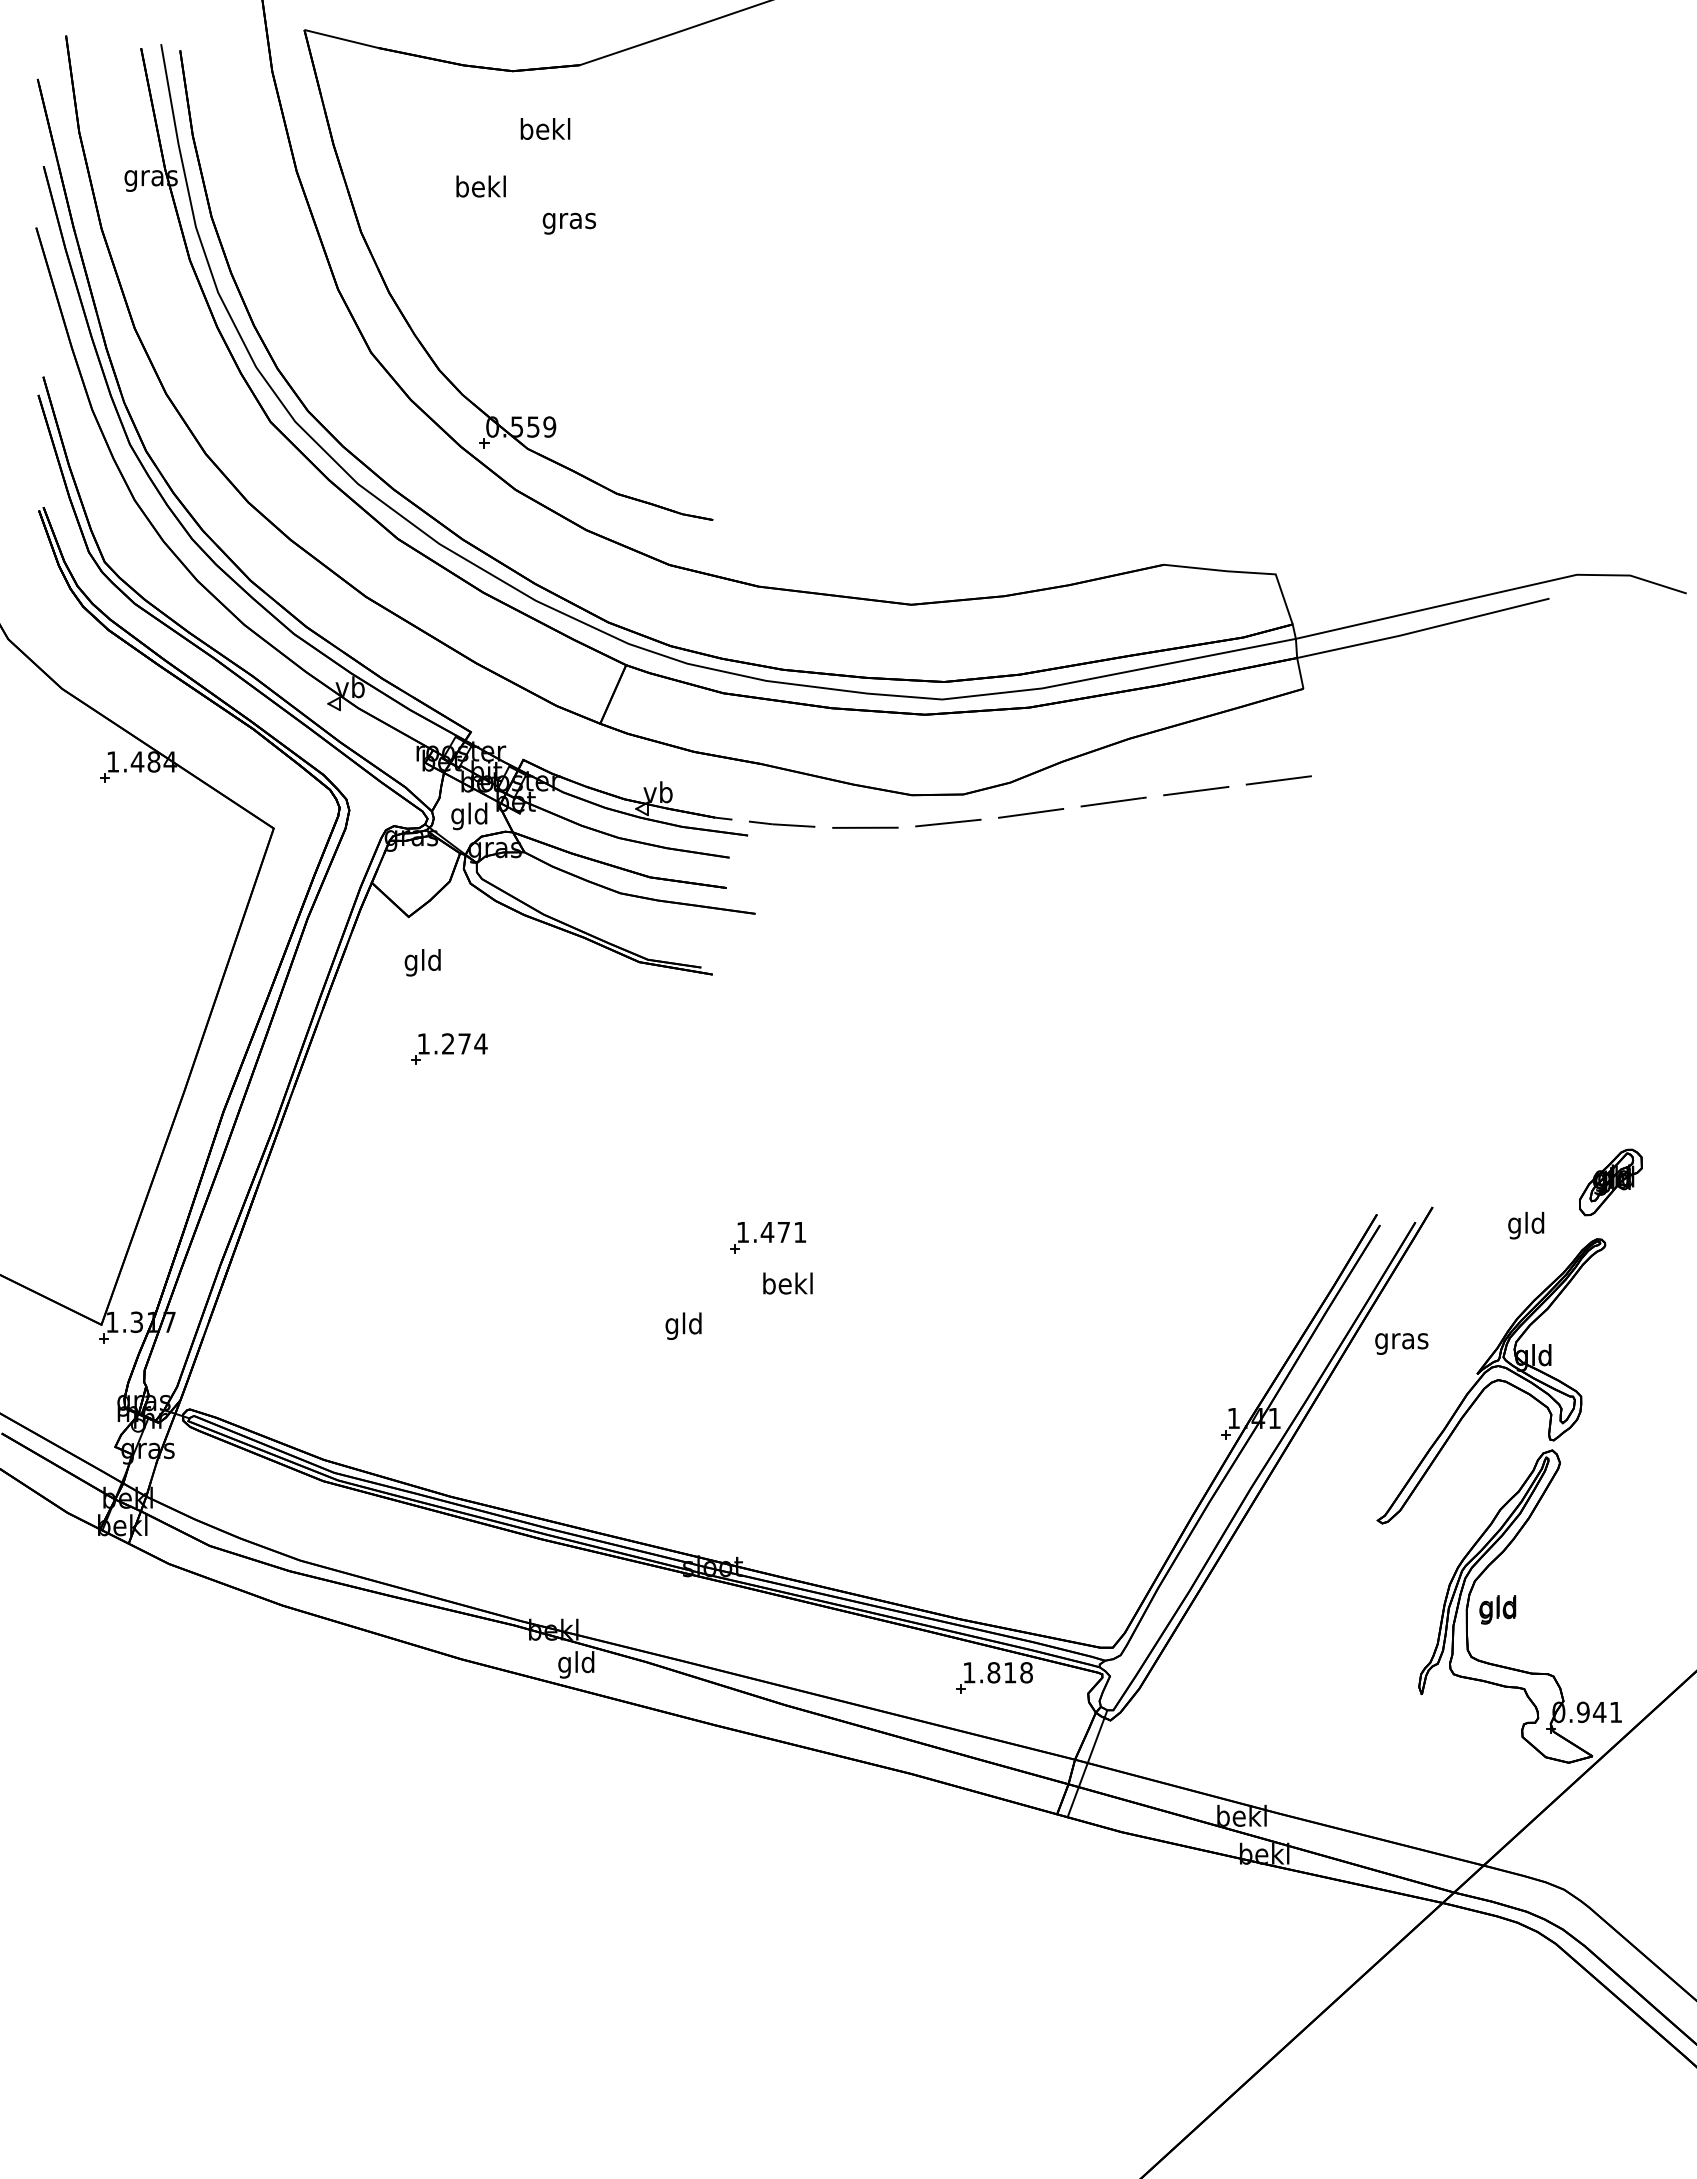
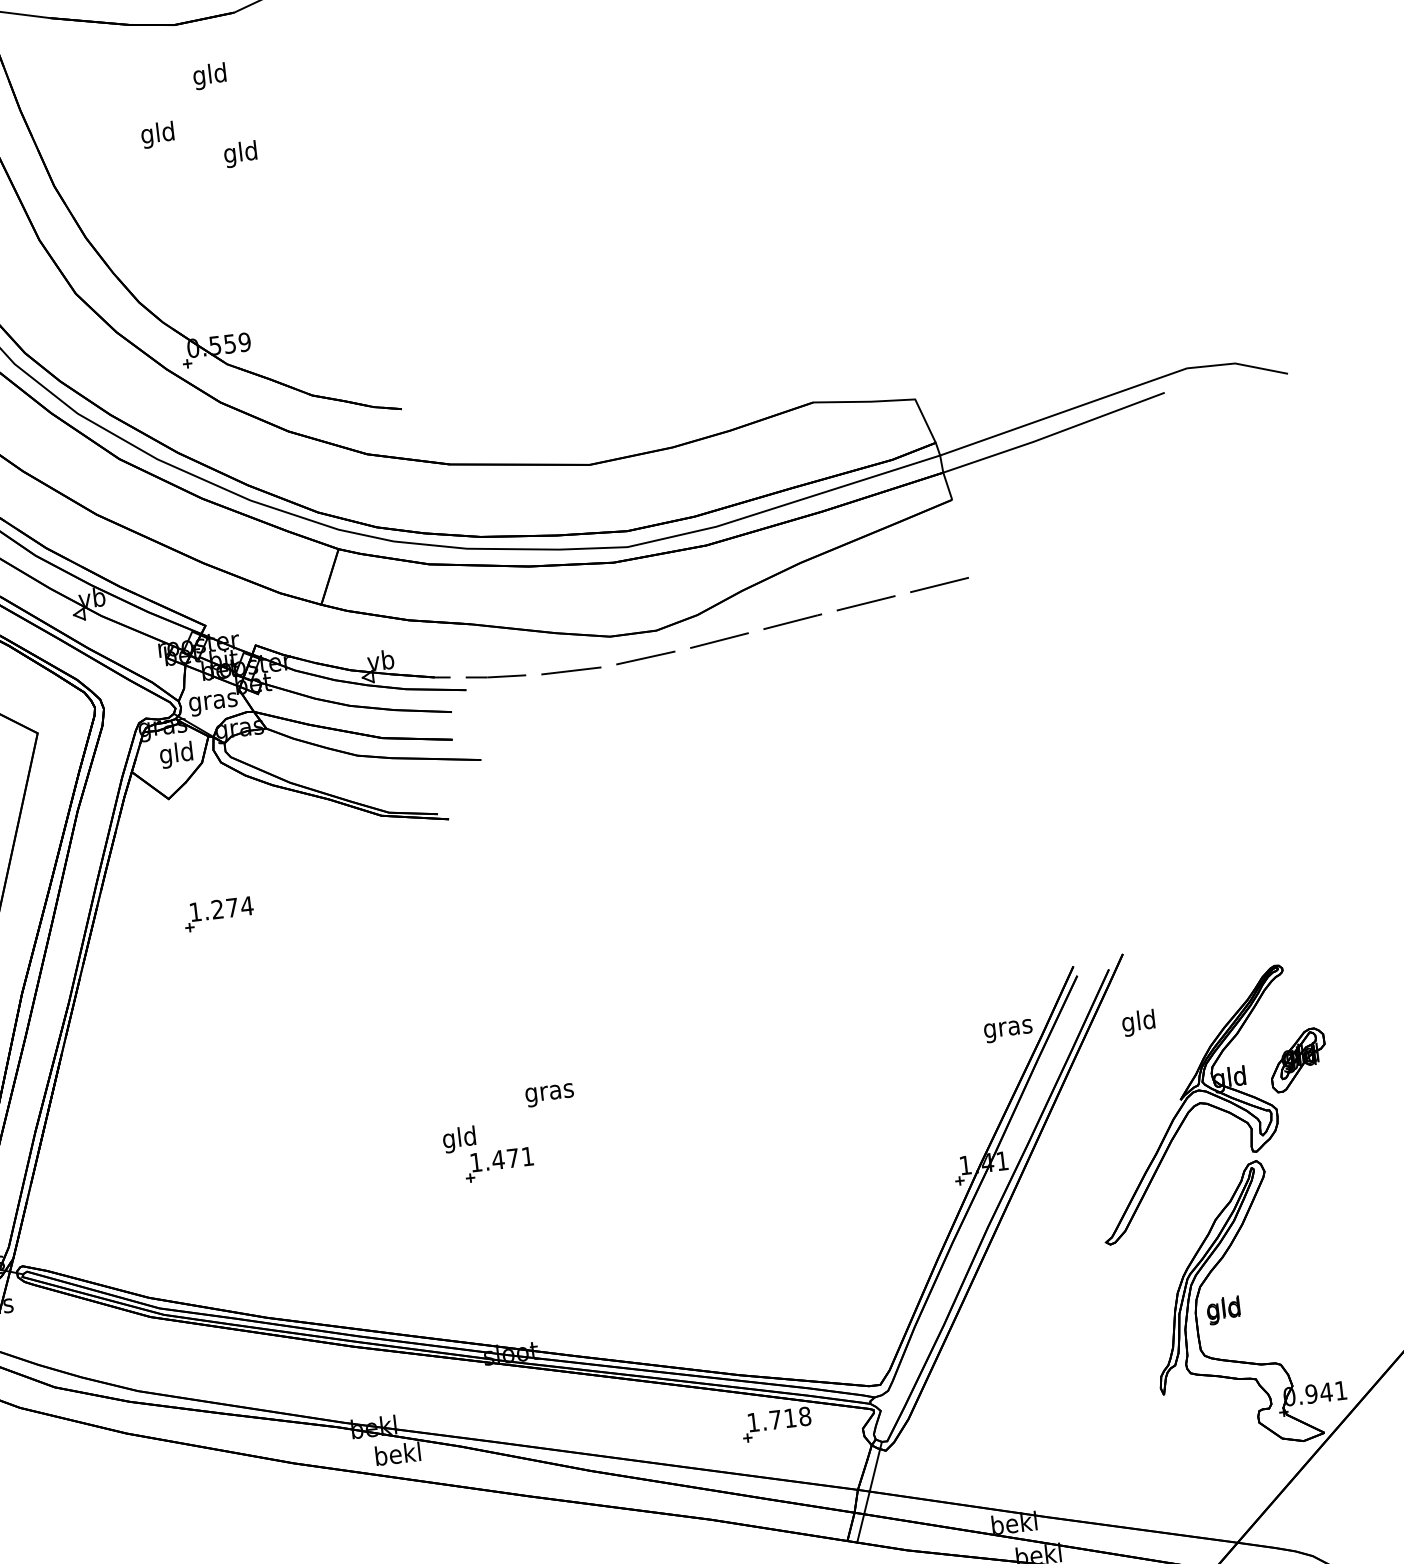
text: (545, 131) -> (210, 76), bekl -> gld
text: (480, 189) -> (157, 135), bekl -> gld
text: (569, 220) -> (241, 153), gras -> gld
text: (469, 816) -> (213, 702), gld -> gras
text: (422, 962) -> (176, 754), moved
part: (1610, 1182) -> (1297, 1060), moved
text: (1526, 1225) -> (1138, 1022), moved
part: (768, 1237) -> (499, 1164), moved
text: (787, 1286) -> (549, 1092), bekl -> gras
text: (1401, 1343) -> (1008, 1030), moved
text: (576, 1664) -> (398, 1456), gld -> bekl
text: (993, 1672) -> (775, 1419), 1.818 -> 1.718

